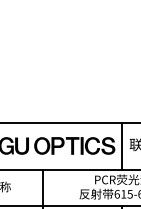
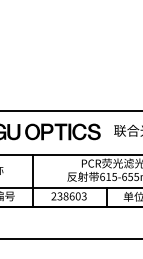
line: (121, 146) -> (106, 132), removed

